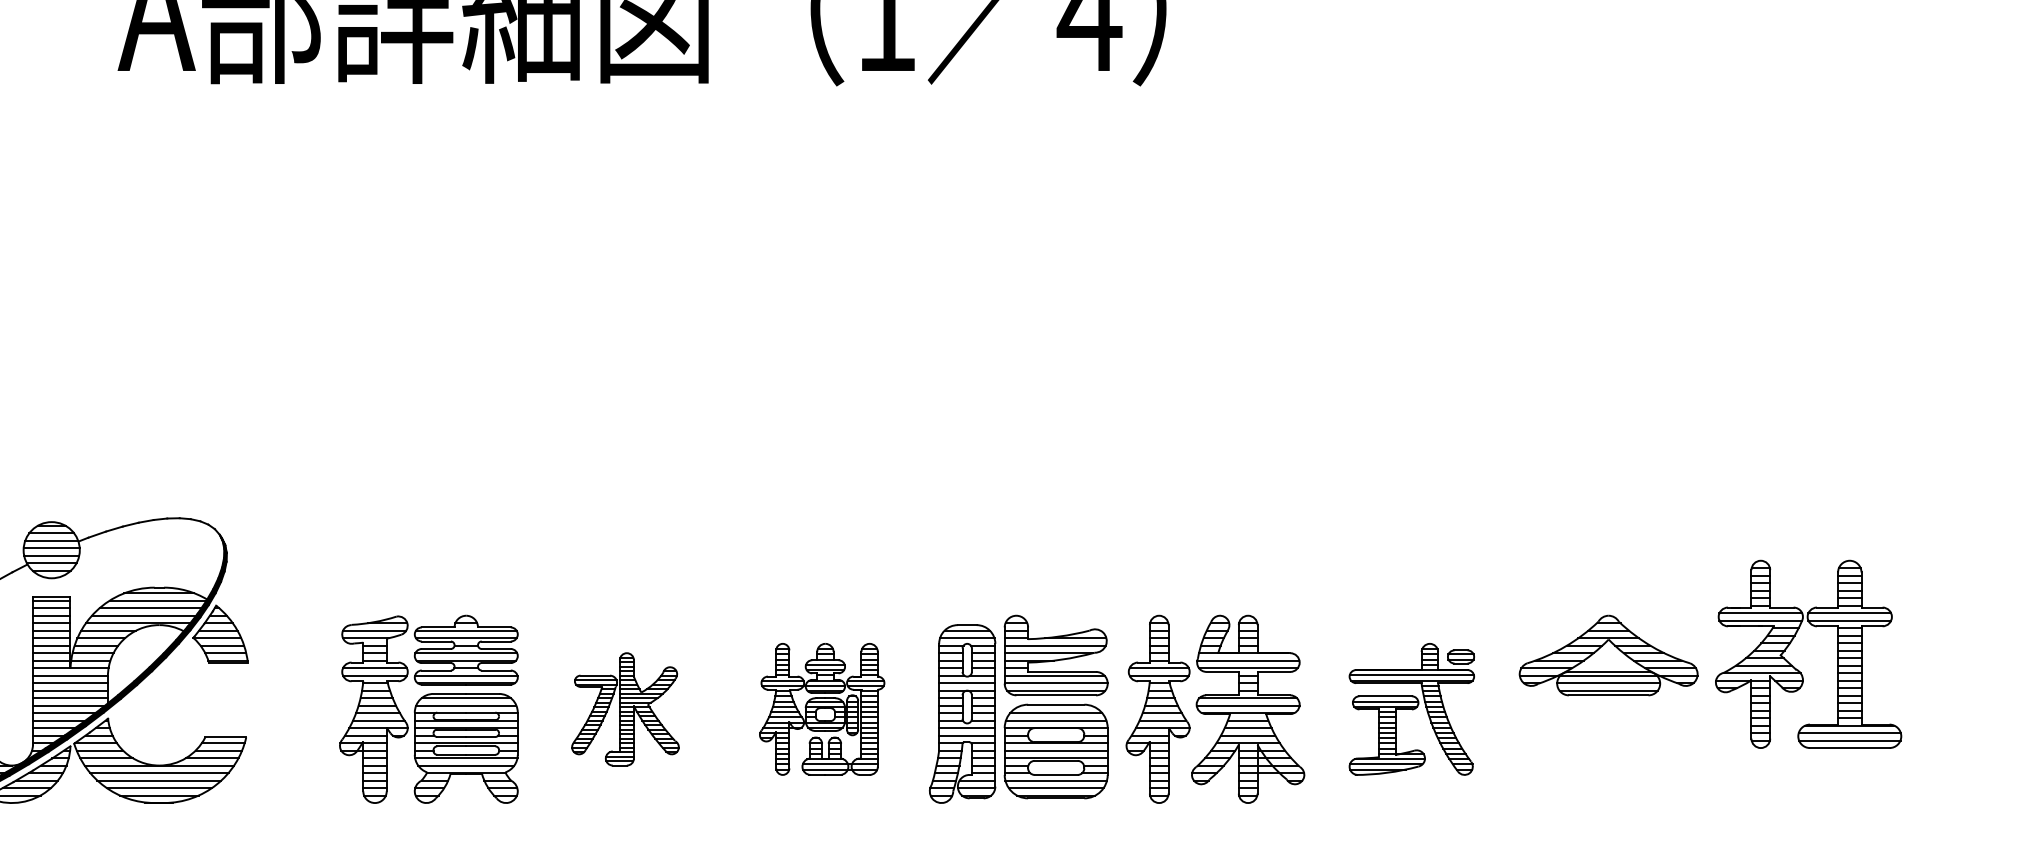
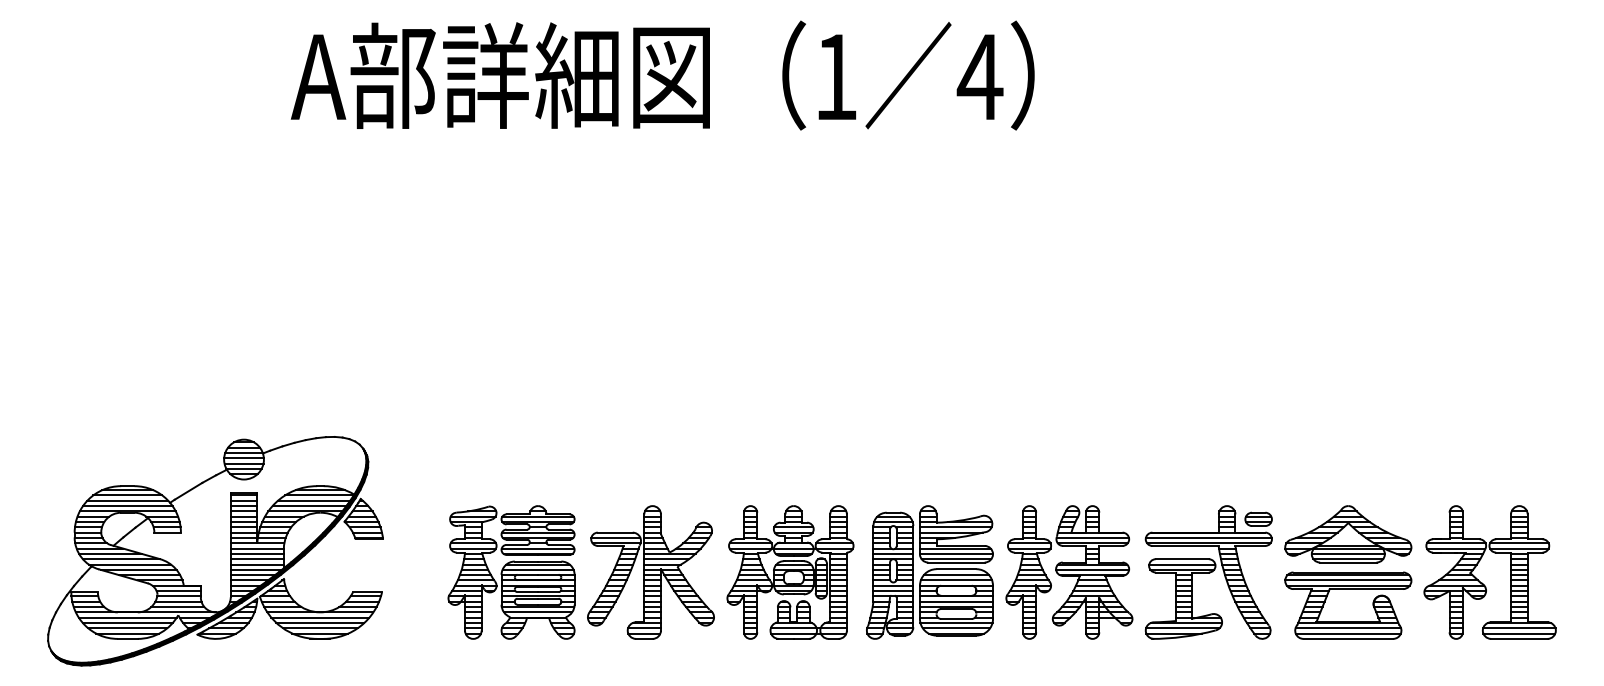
part: (1797, 668) -> (1482, 582), moved
part: (624, 709) -> (650, 572), size x1.67
part: (822, 709) -> (790, 572), size x1.43
part: (1411, 709) -> (1208, 572), size x1.43
part: (1608, 733) -> (1348, 589), added

